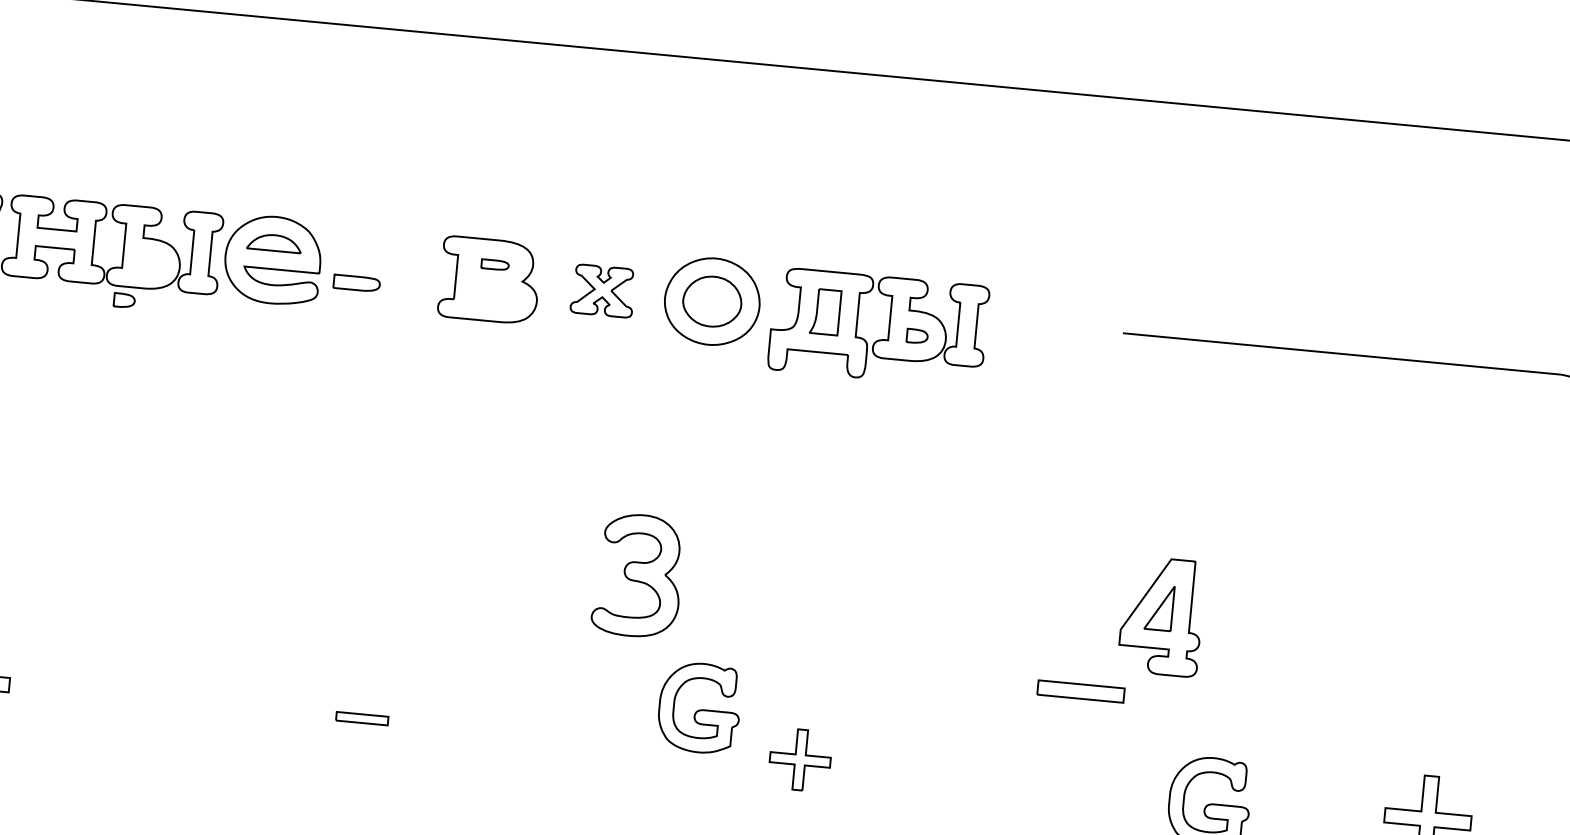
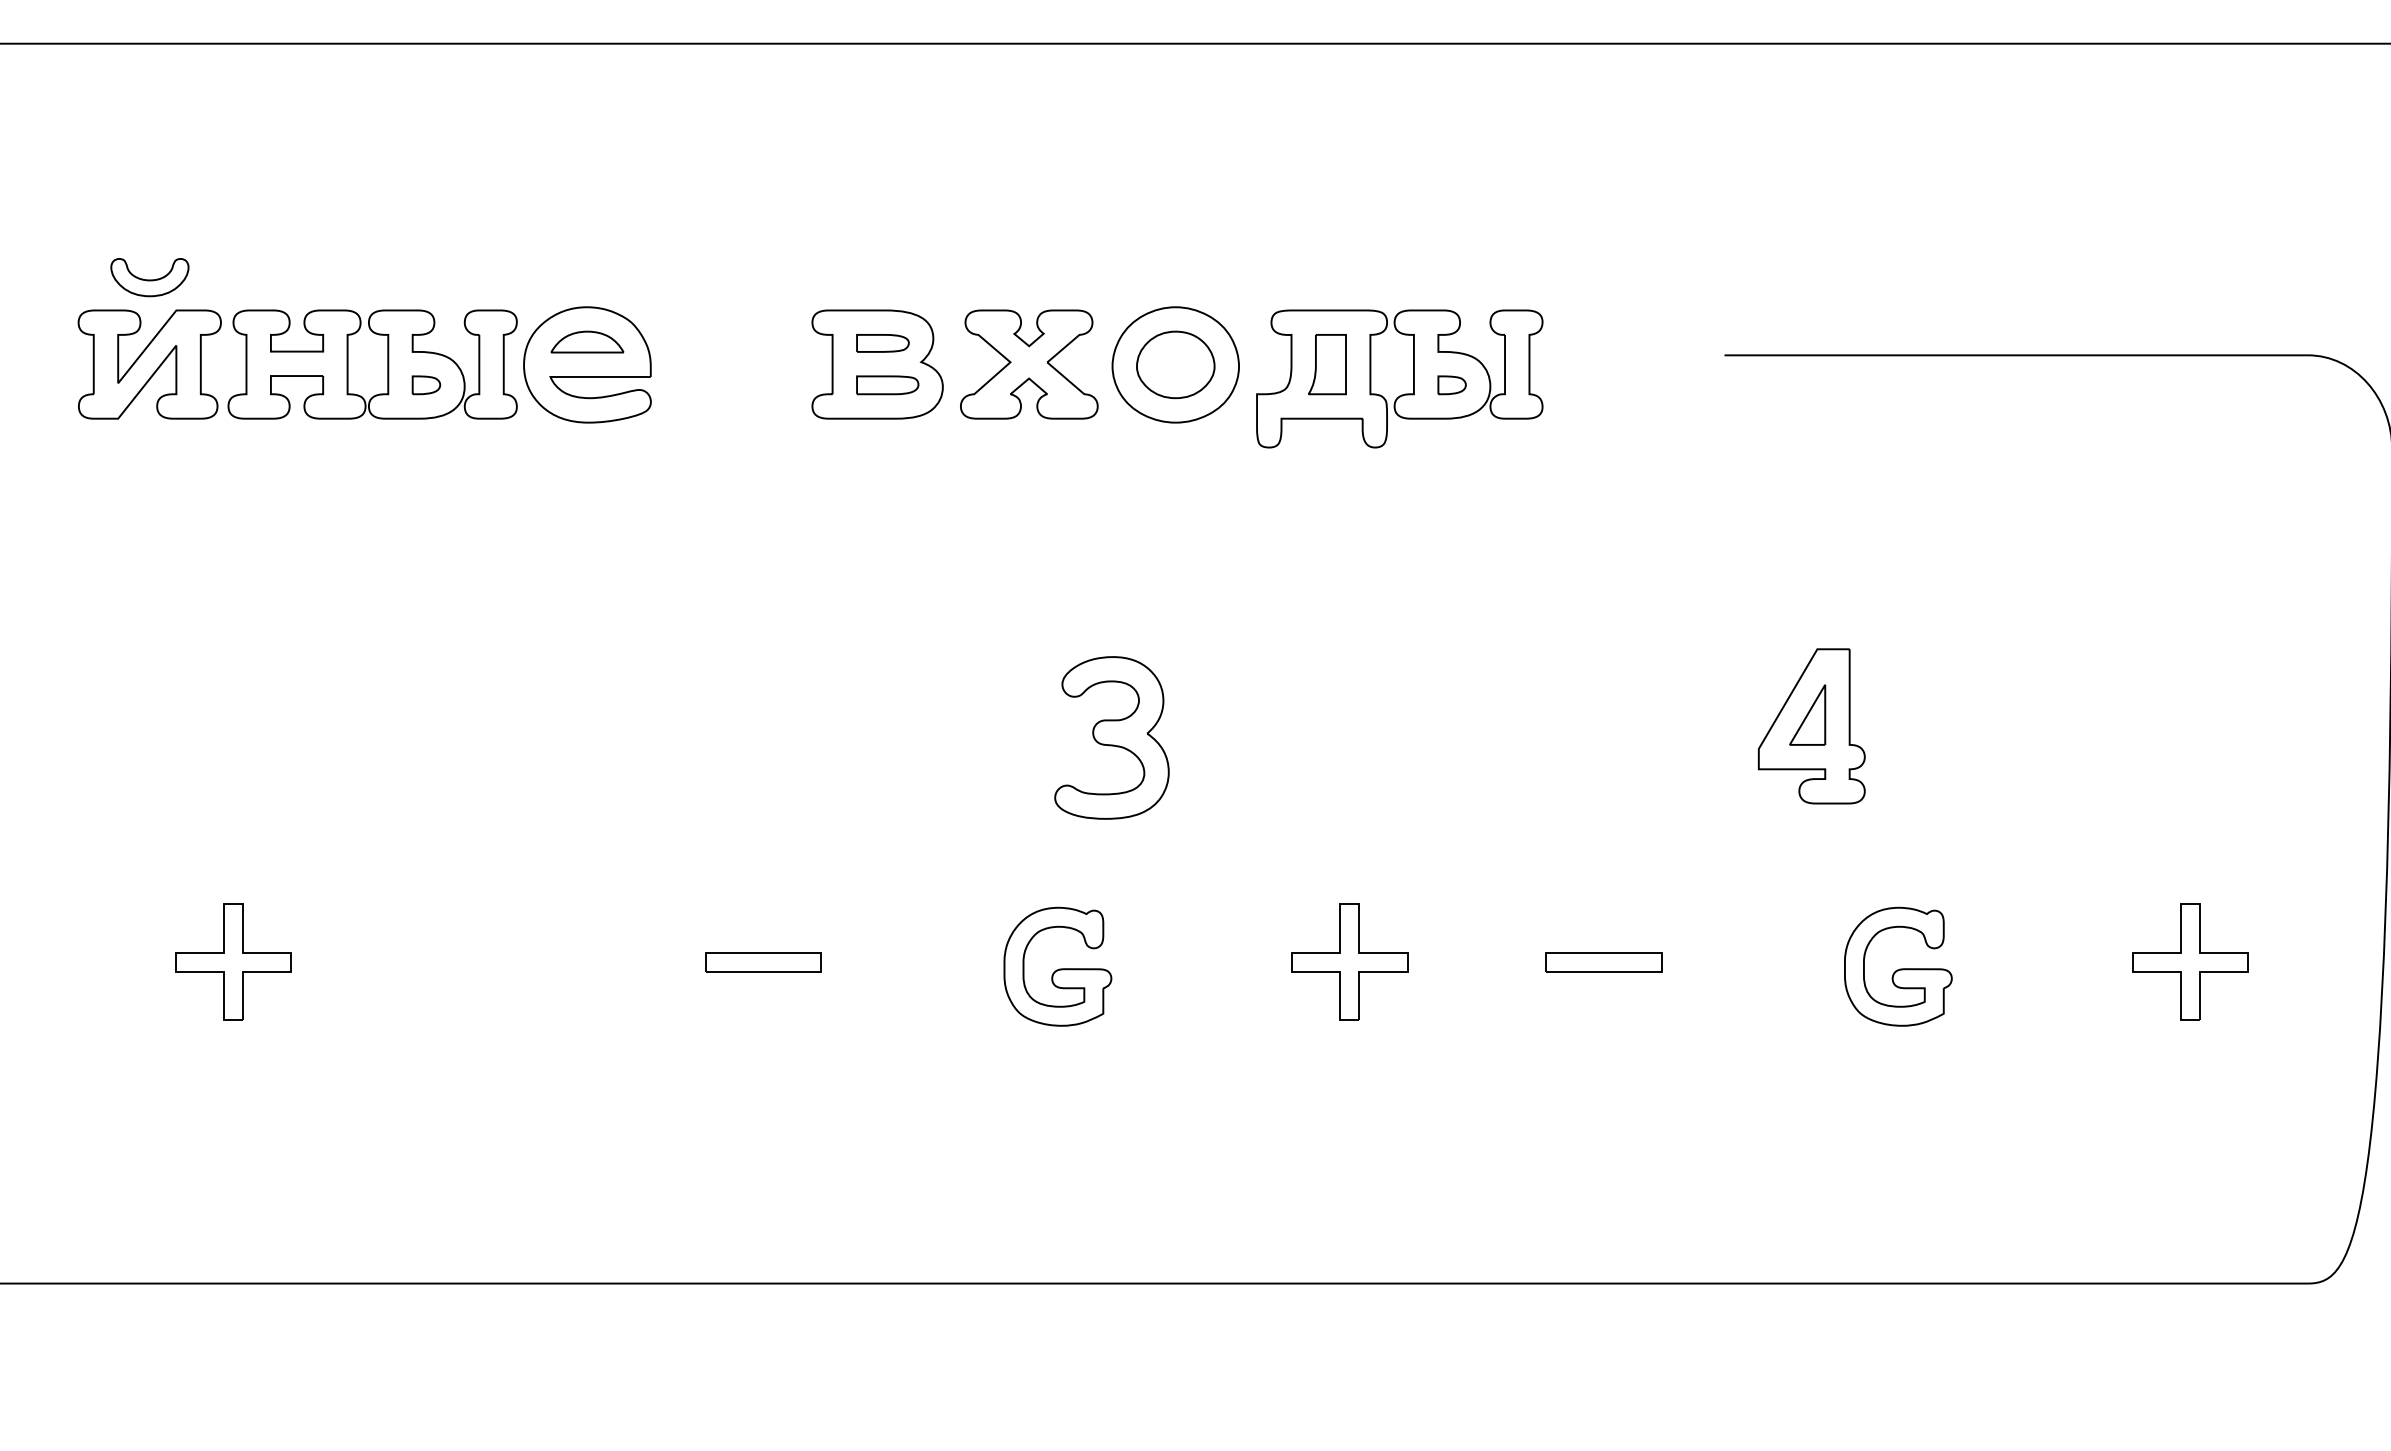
part: (494, 264) -> (882, 343), size x1.43
part: (356, 283) -> (887, 385), moved
part: (603, 291) -> (1029, 364), size x1.67
part: (124, 300) -> (426, 385), moved
part: (1080, 691) -> (1603, 962), moved
part: (699, 707) -> (1057, 966), moved
part: (362, 718) -> (763, 962), size x1.67
part: (800, 759) -> (1349, 961), size x1.43

